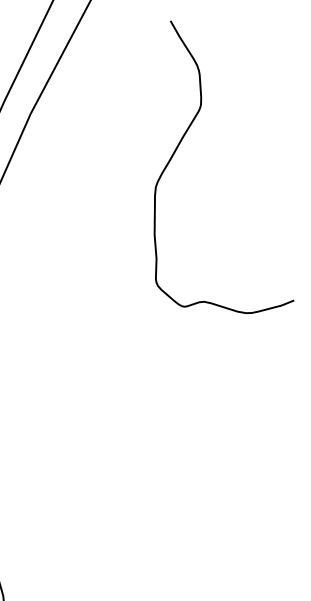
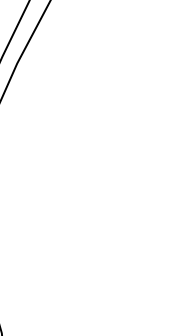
curve: (179, 147) -> (100, 82), removed

